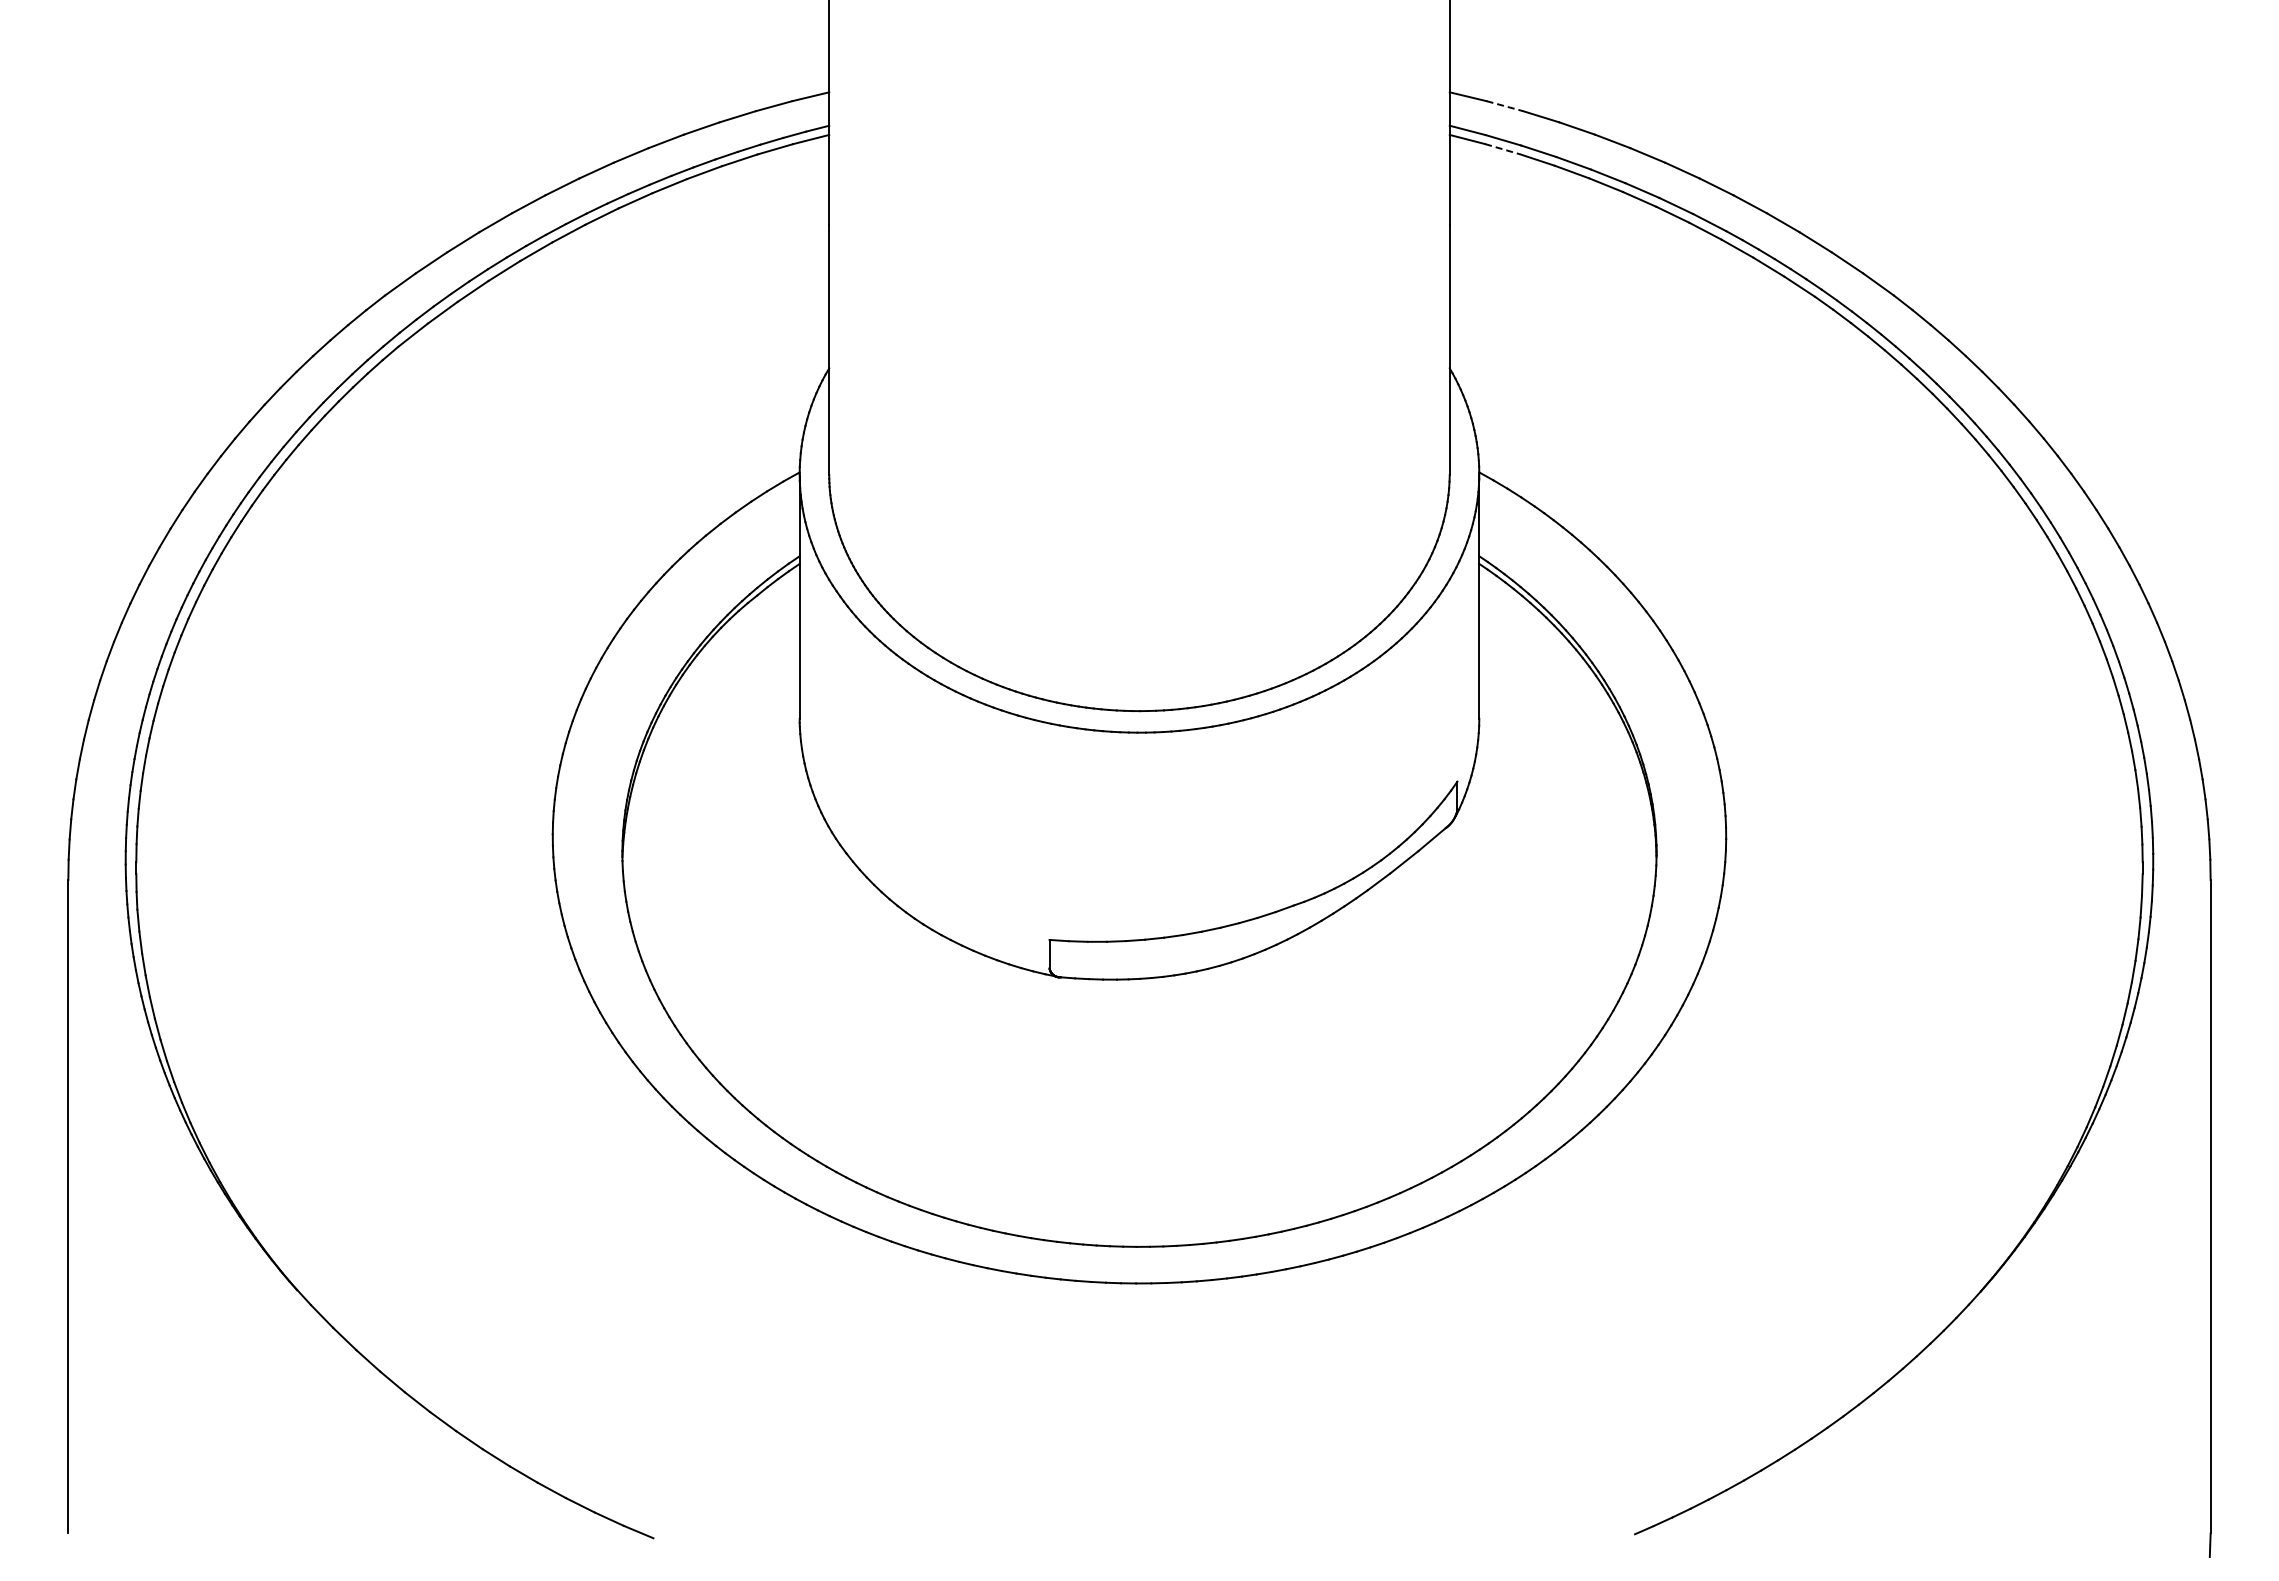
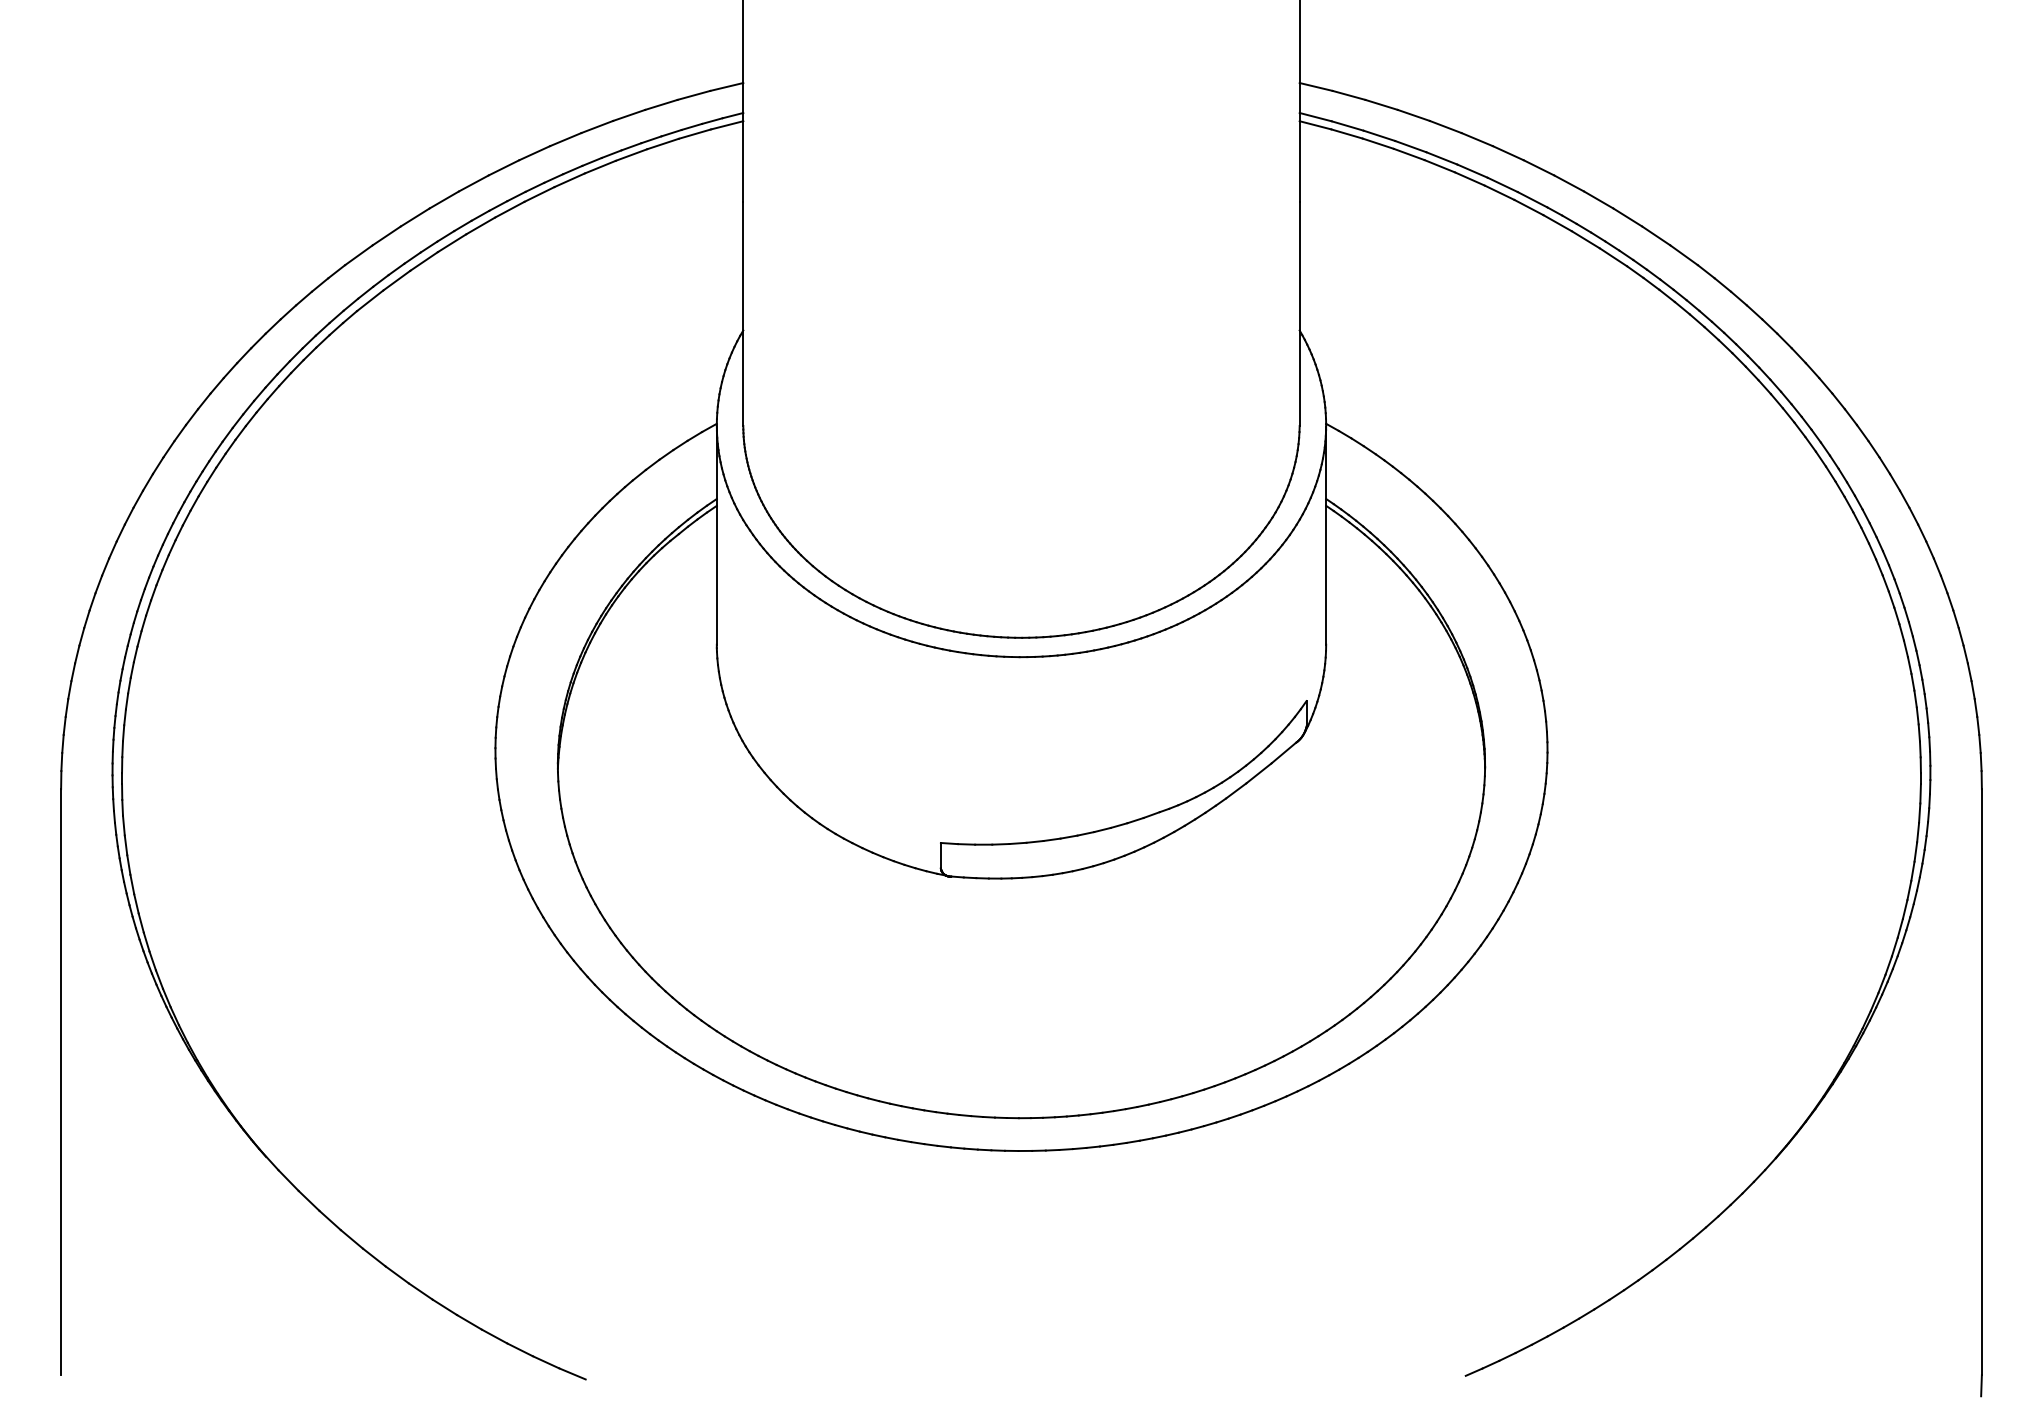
line: (1504, 106) -> (1348, 95), dashed -> solid
line: (1503, 149) -> (1347, 134), dashed -> solid

